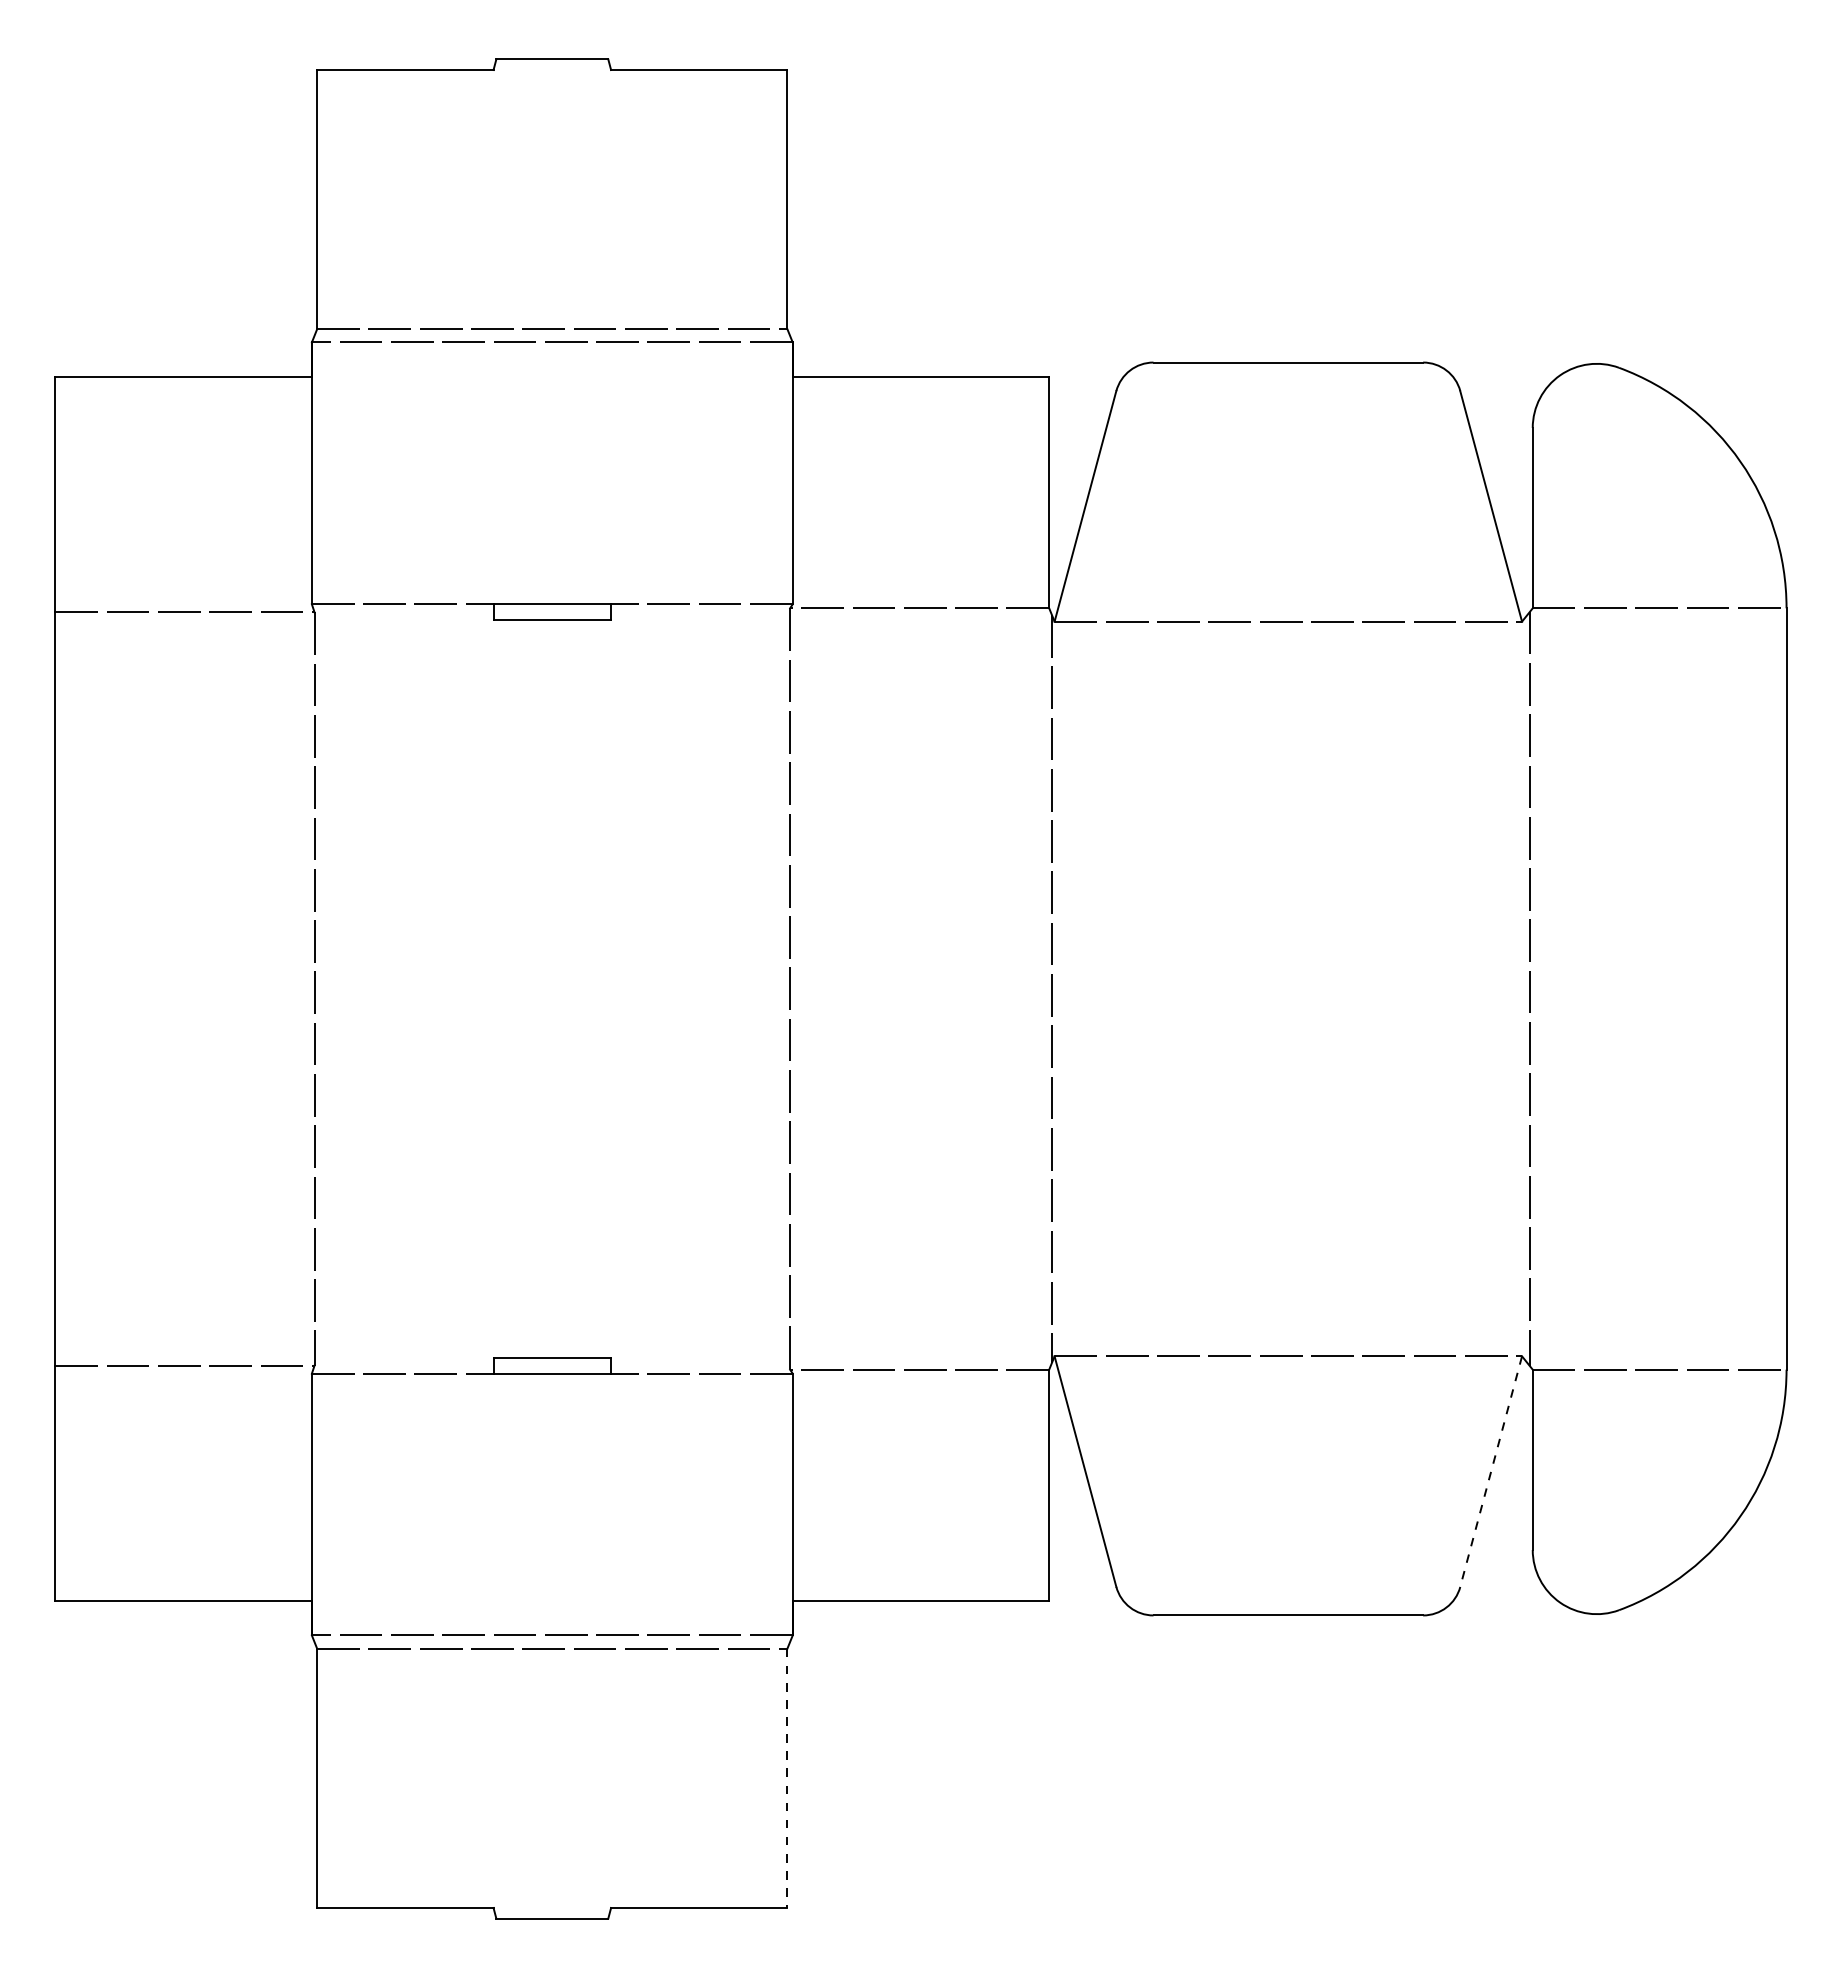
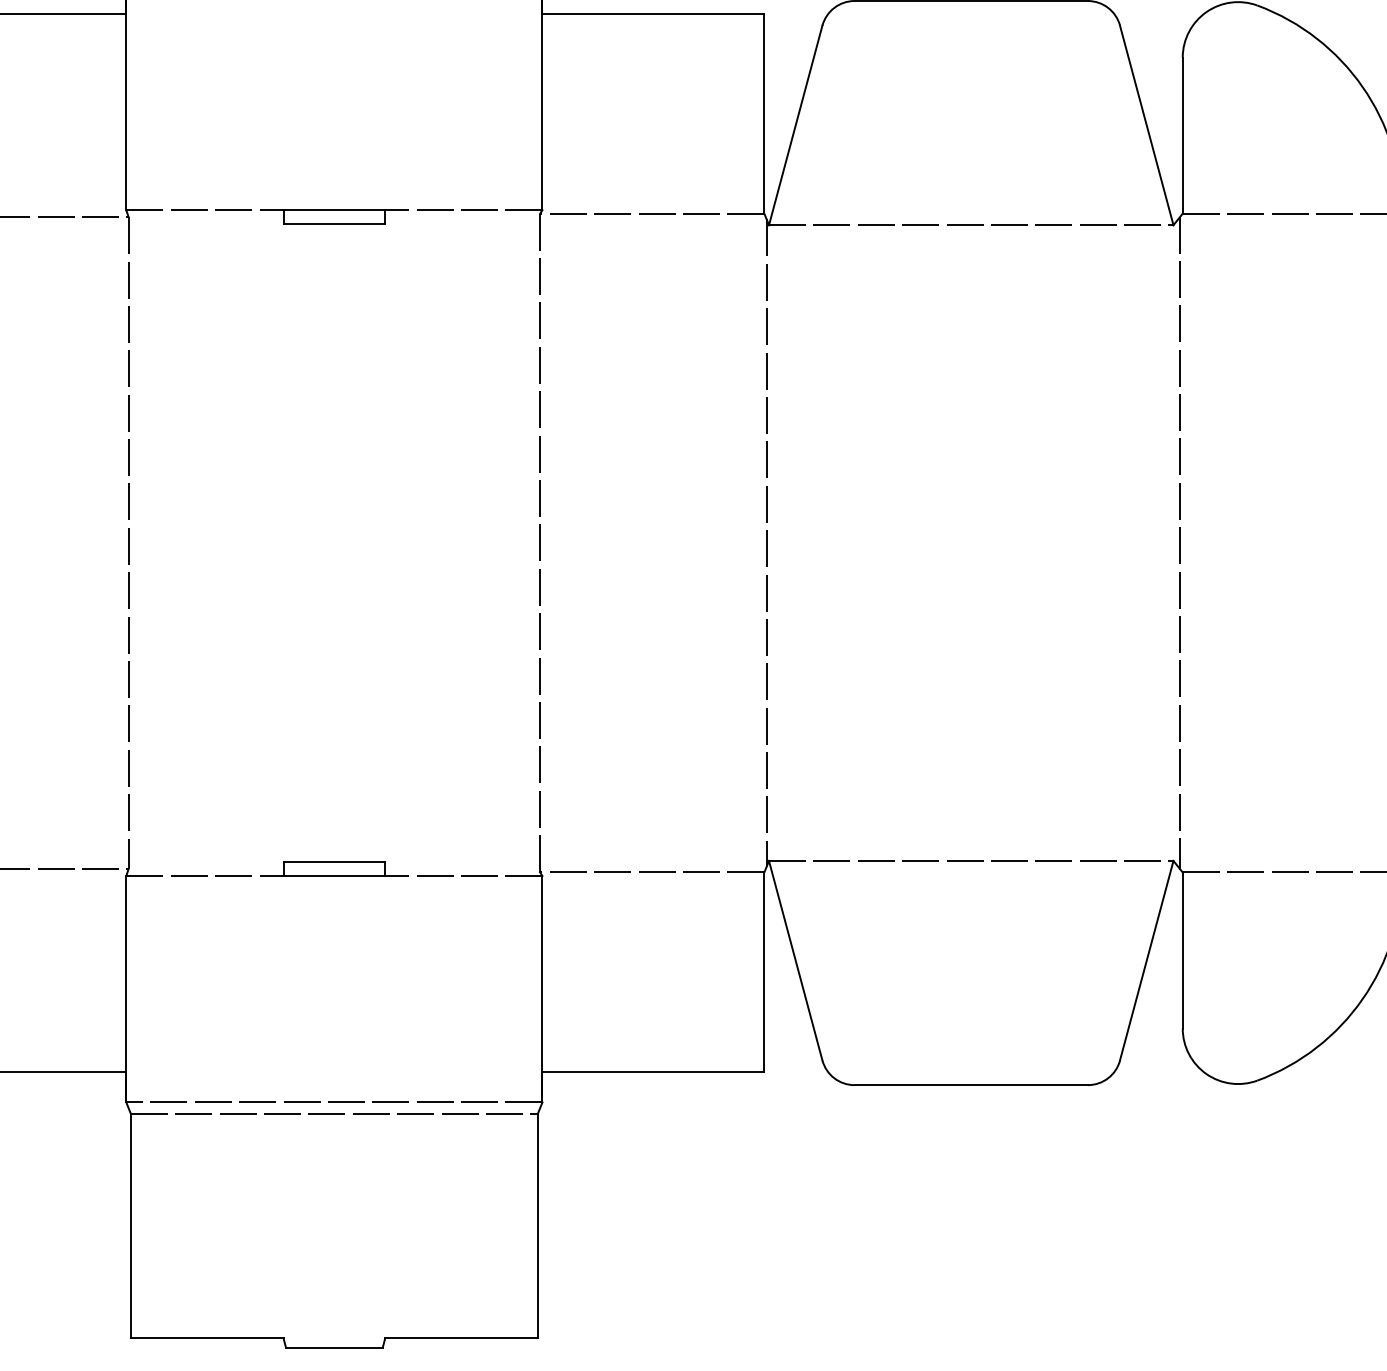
line: (1491, 1472) -> (1147, 961), dashed -> solid
line: (787, 1778) -> (537, 1226), dashed -> solid

